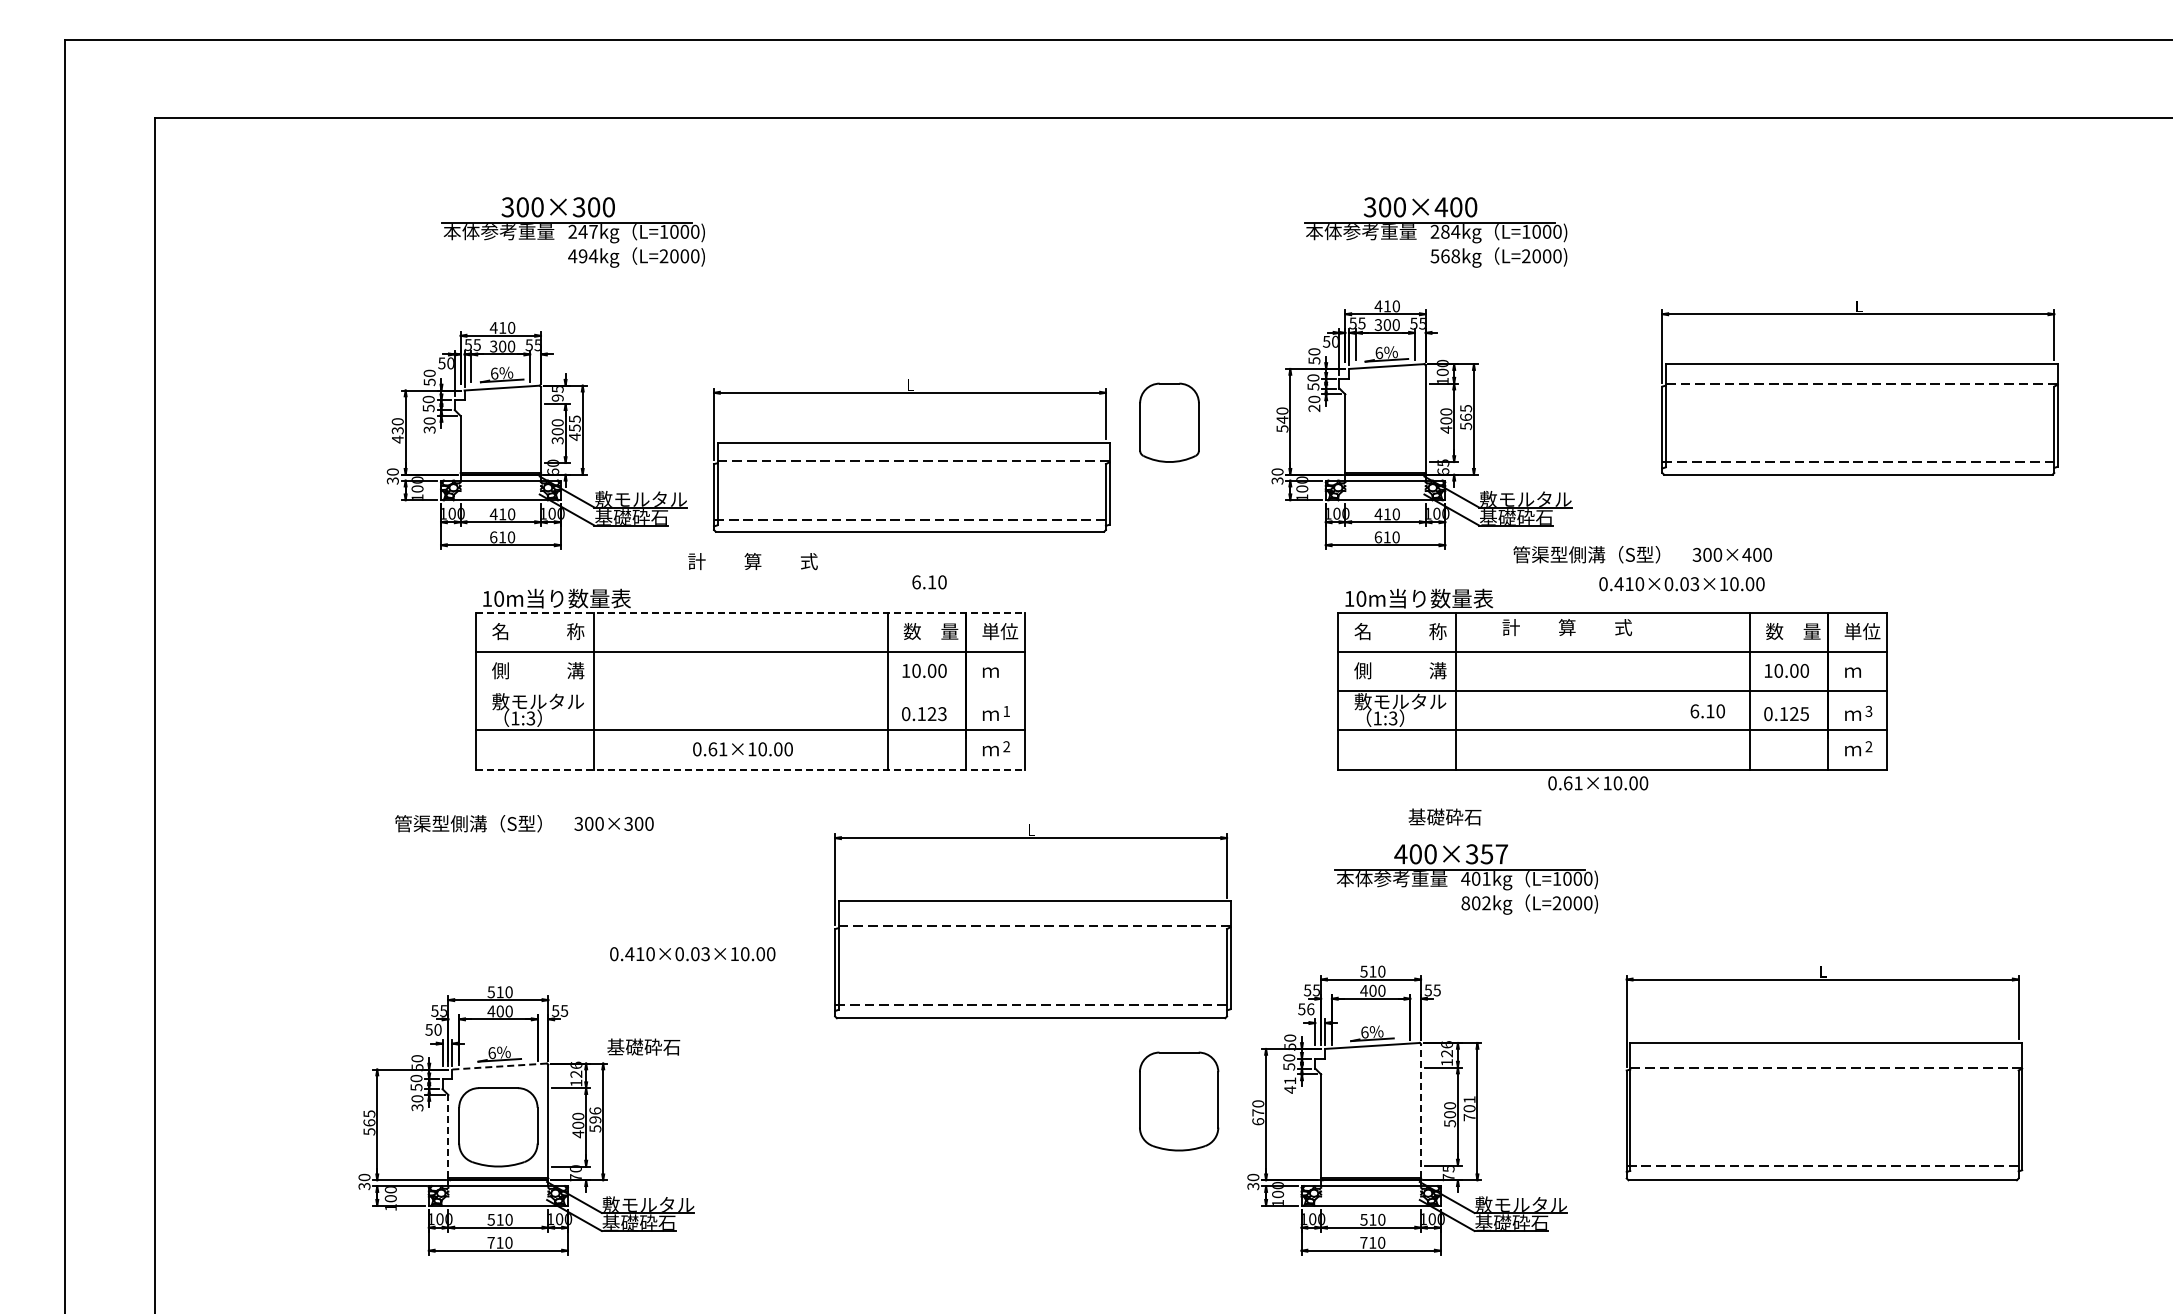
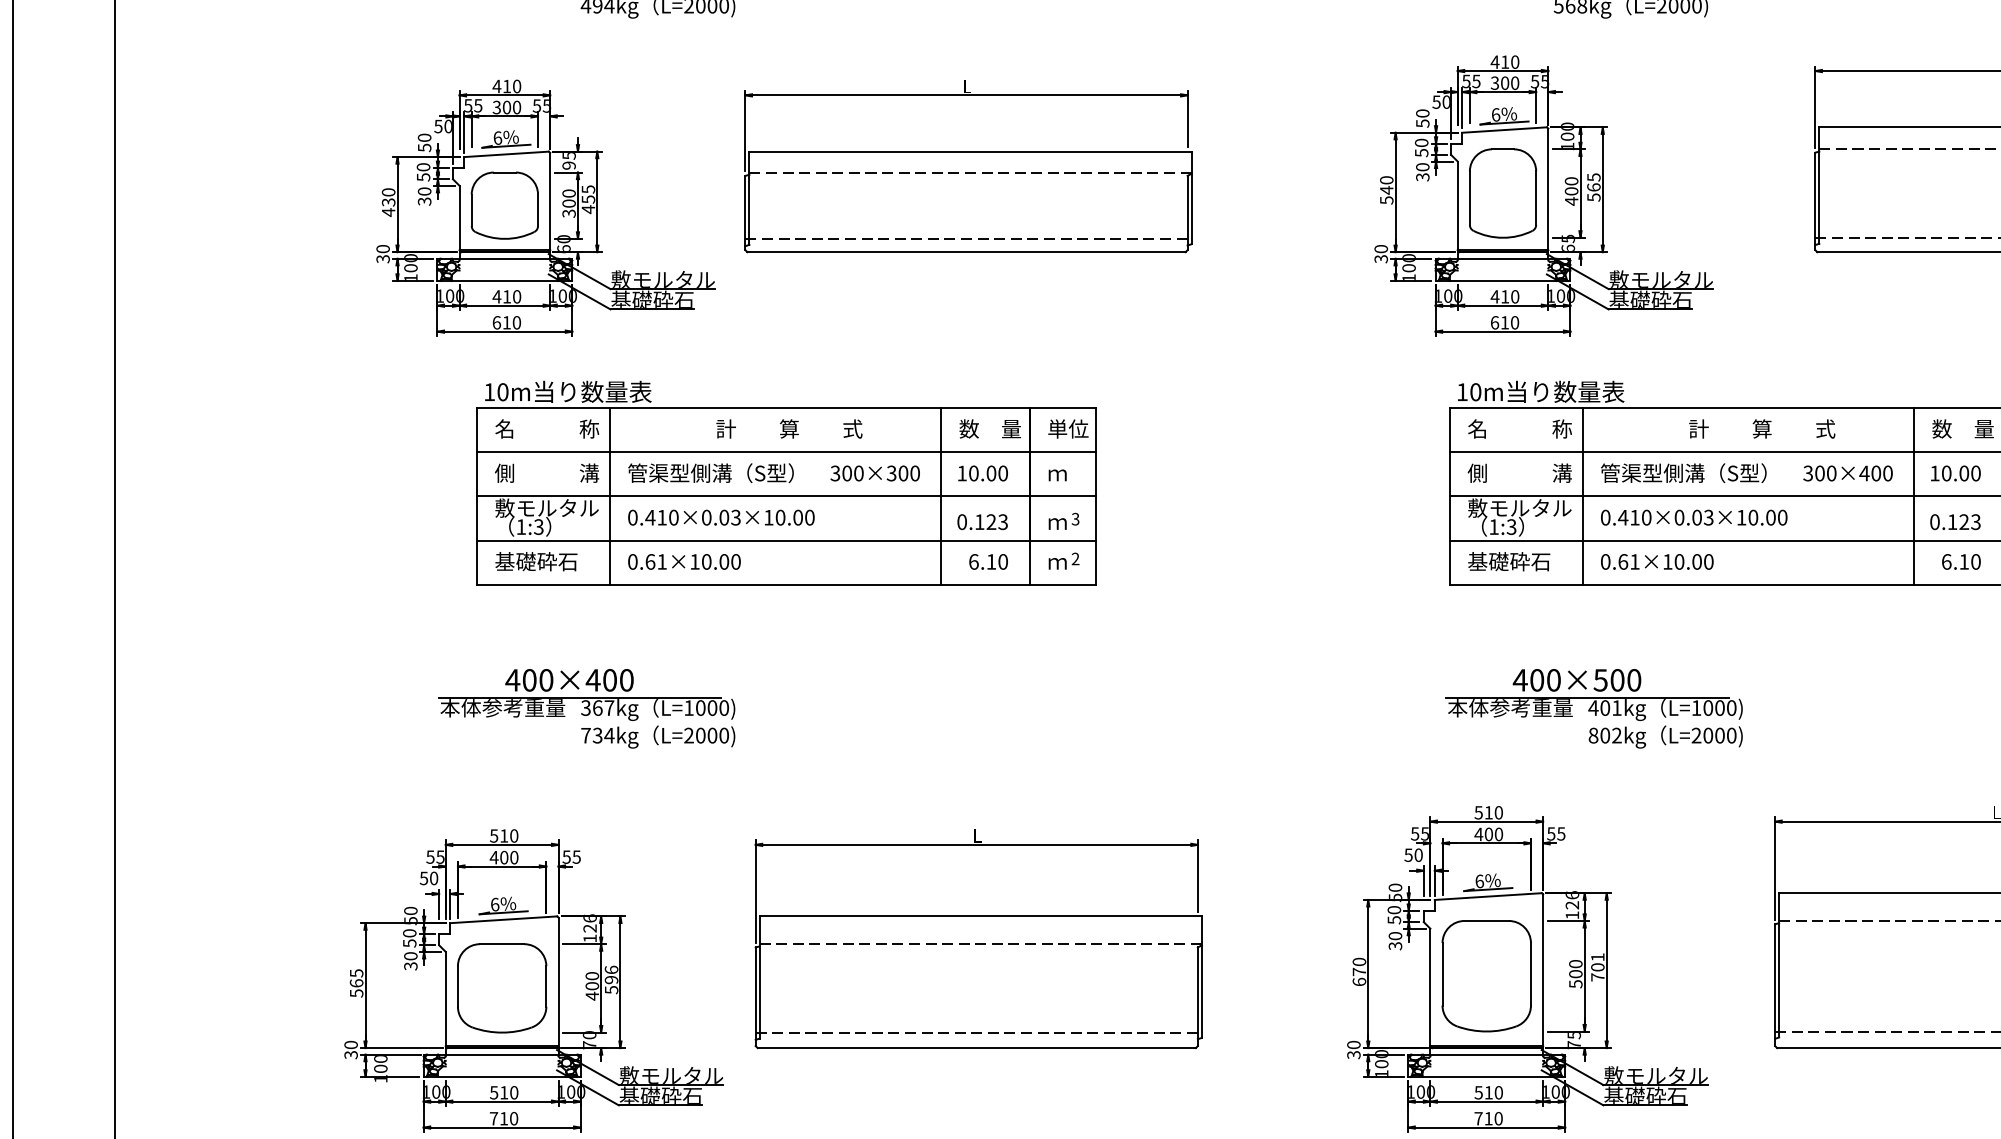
text: (1314, 408) -> (1422, 177), 20 -> 30
part: (1169, 422) -> (1502, 193), moved
part: (500, 433) -> (504, 205), added
part: (911, 455) -> (968, 166), moved
text: (1642, 554) -> (1746, 472), moved
text: (752, 561) -> (788, 428), moved
text: (929, 582) -> (988, 562), moved
text: (1681, 584) -> (1693, 518), moved
line: (751, 612) -> (787, 407), dashed -> solid
text: (1567, 627) -> (1762, 428), moved
line: (750, 691) -> (786, 496), added
text: (1006, 711) -> (1075, 519), 1 -> 3
text: (1707, 711) -> (1961, 562), moved
text: (1804, 713) -> (1975, 521), 0.125 -> 0.123
text: (742, 749) -> (683, 562), moved
line: (751, 769) -> (787, 584), dashed -> solid
text: (1598, 783) -> (1657, 562), moved
text: (1444, 816) -> (1508, 560), moved
text: (524, 823) -> (774, 472), moved
text: (1487, 854) -> (1618, 680), 400×357 -> 400×500
part: (572, 879) -> (585, 708), added
part: (1032, 921) -> (978, 938), moved
text: (692, 954) -> (721, 518), moved
text: (1310, 1008) -> (1418, 854), 56 -> 50
text: (643, 1046) -> (536, 560), moved
line: (499, 1066) -> (503, 919), dashed -> solid
text: (1290, 1085) -> (1395, 941), 41 -> 30
part: (1179, 1101) -> (1487, 976), moved
line: (1421, 1110) -> (1543, 969), dashed -> solid
line: (448, 1136) -> (445, 998), dashed -> solid

